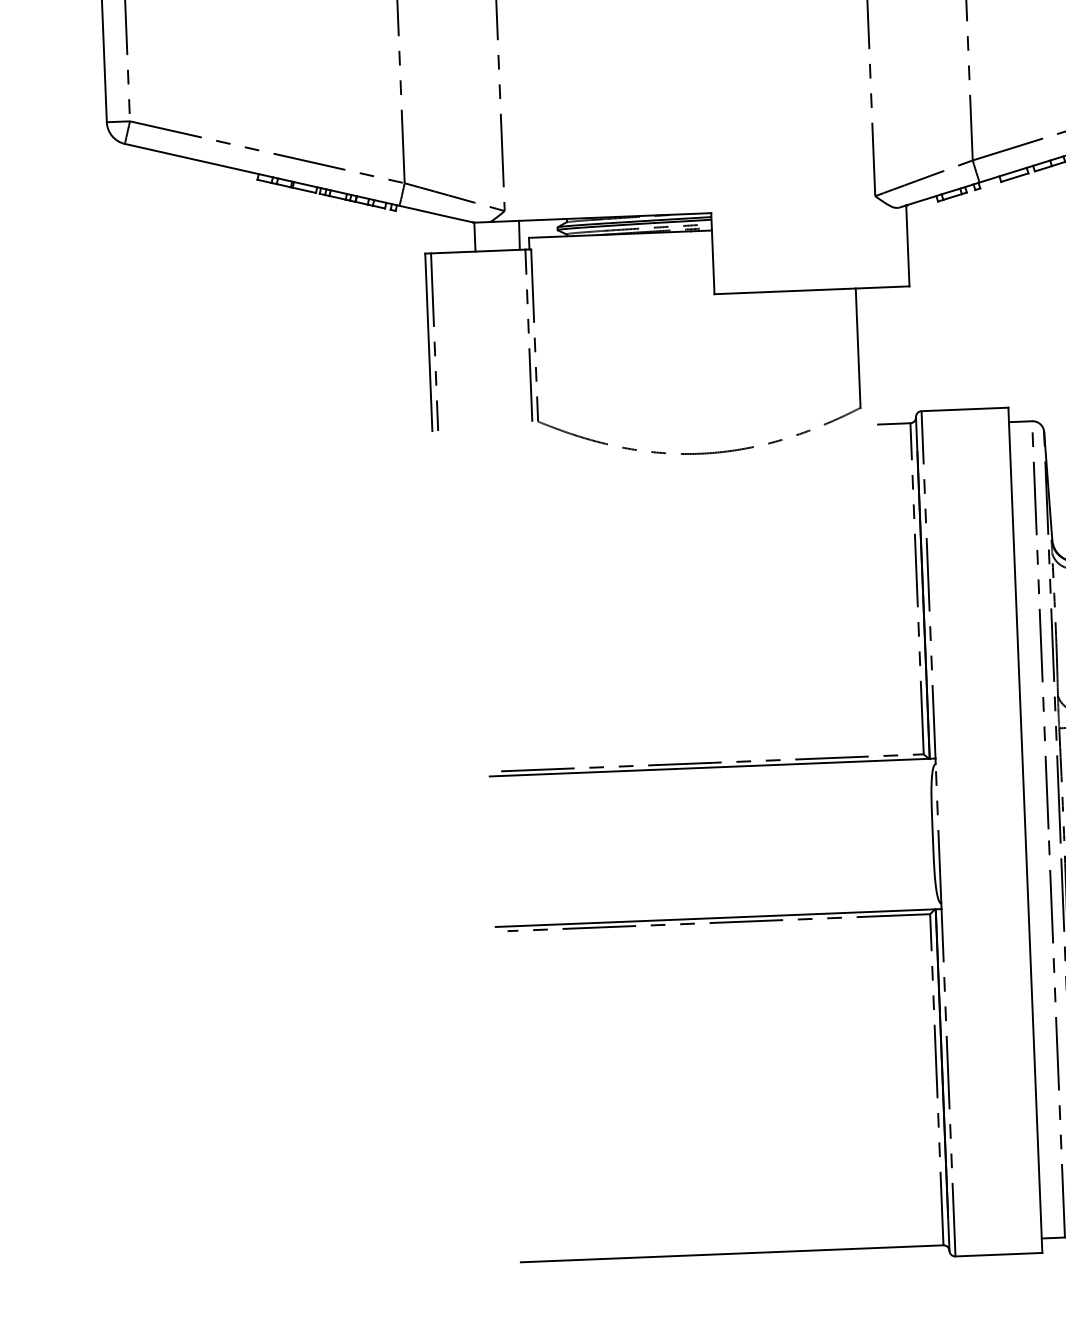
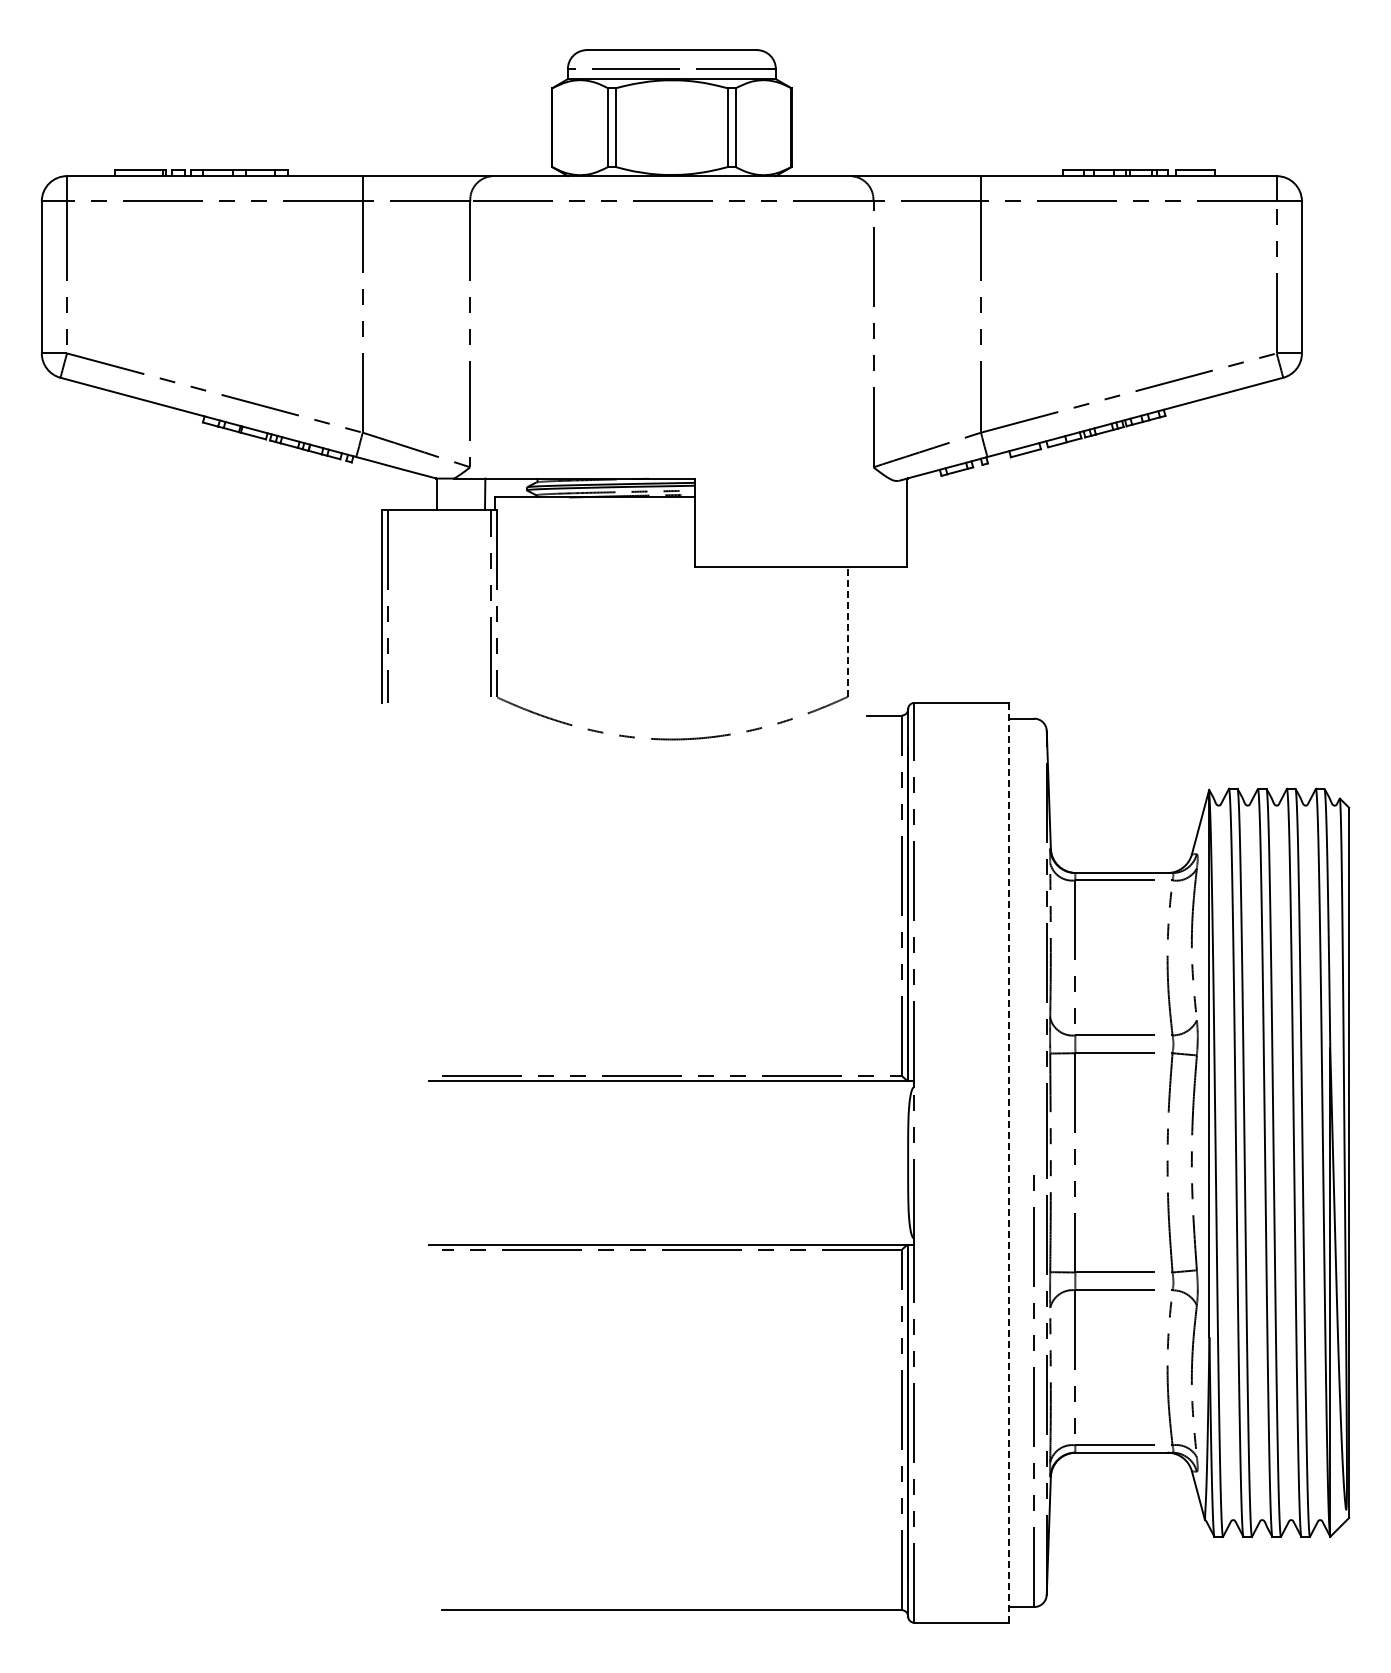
line: (858, 347) -> (848, 631), solid -> dashed
line: (1039, 630) -> (1033, 946), removed
line: (1024, 830) -> (1008, 1162), solid -> dashed

